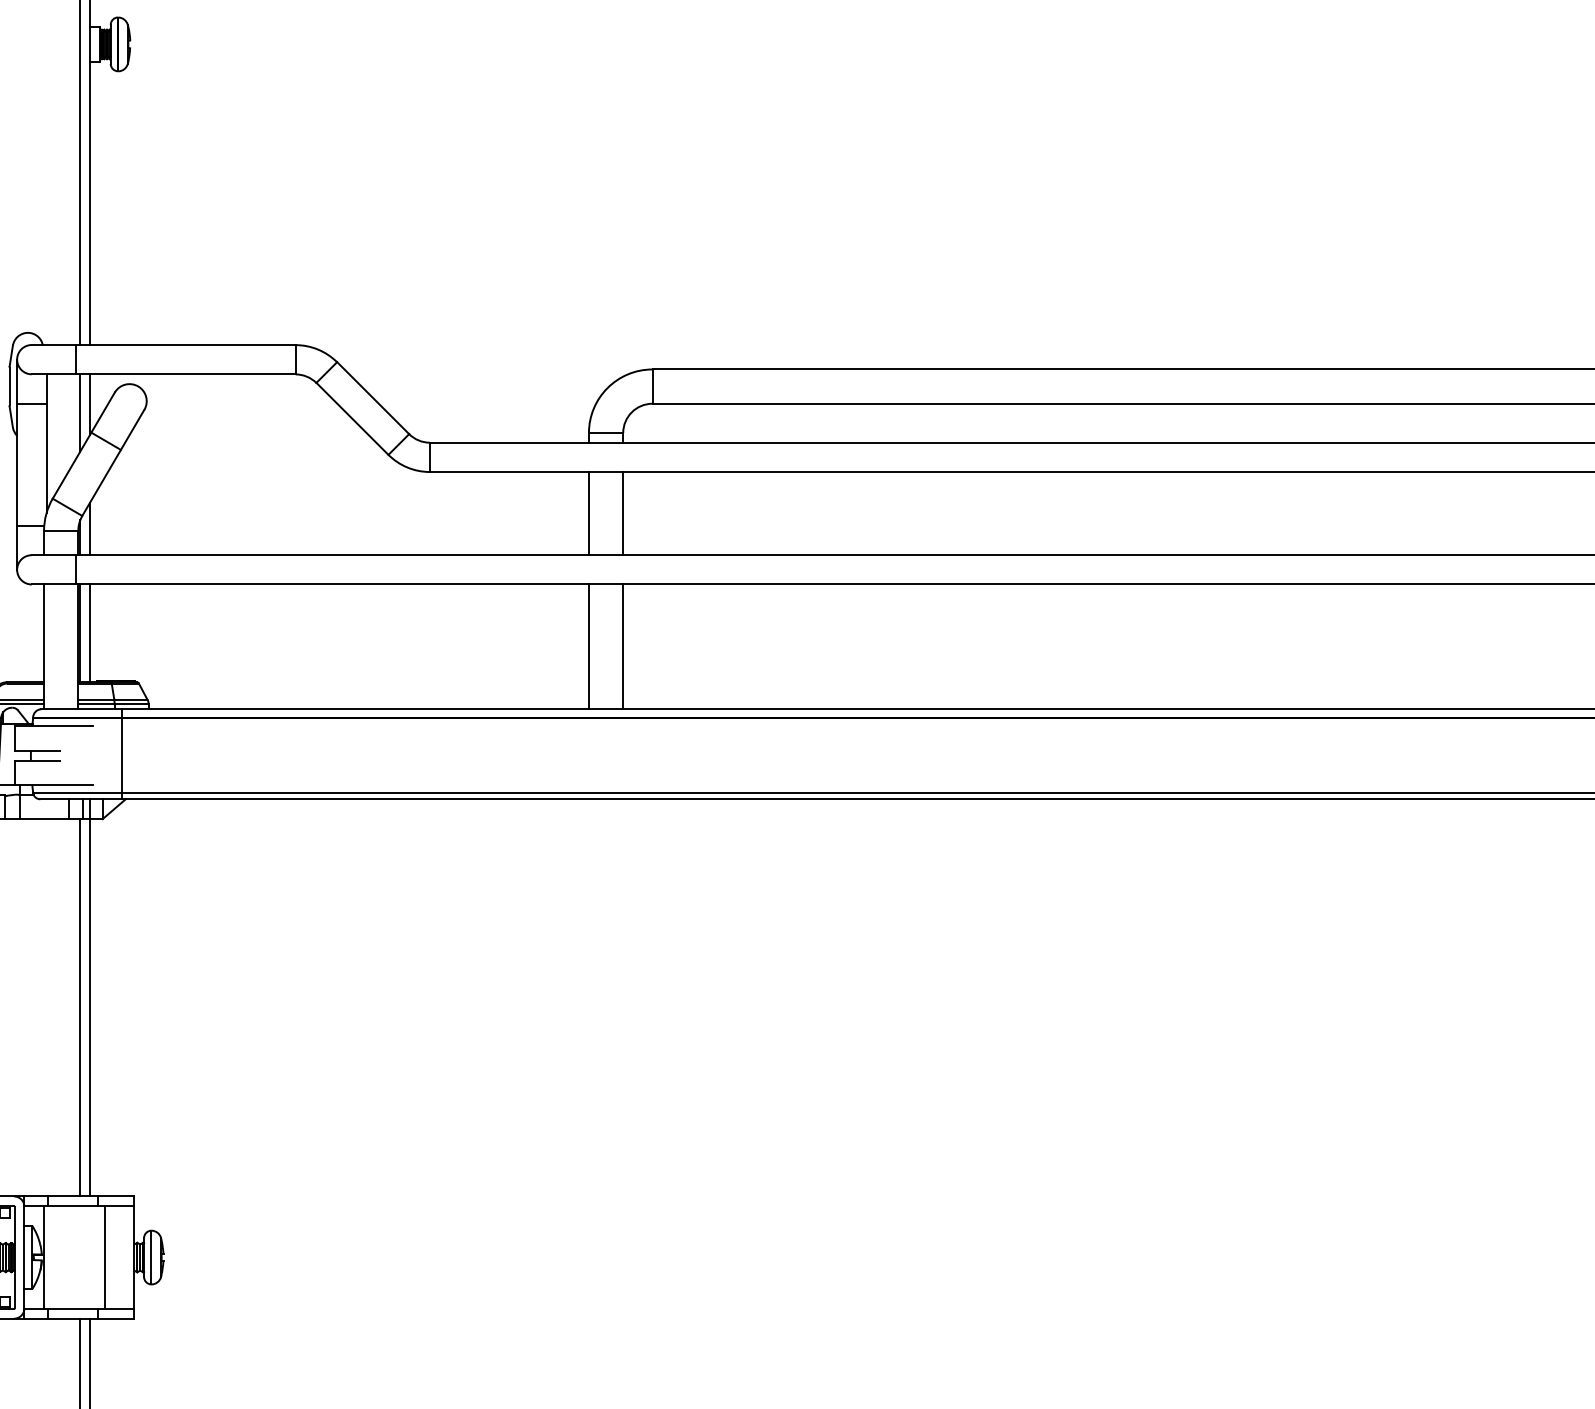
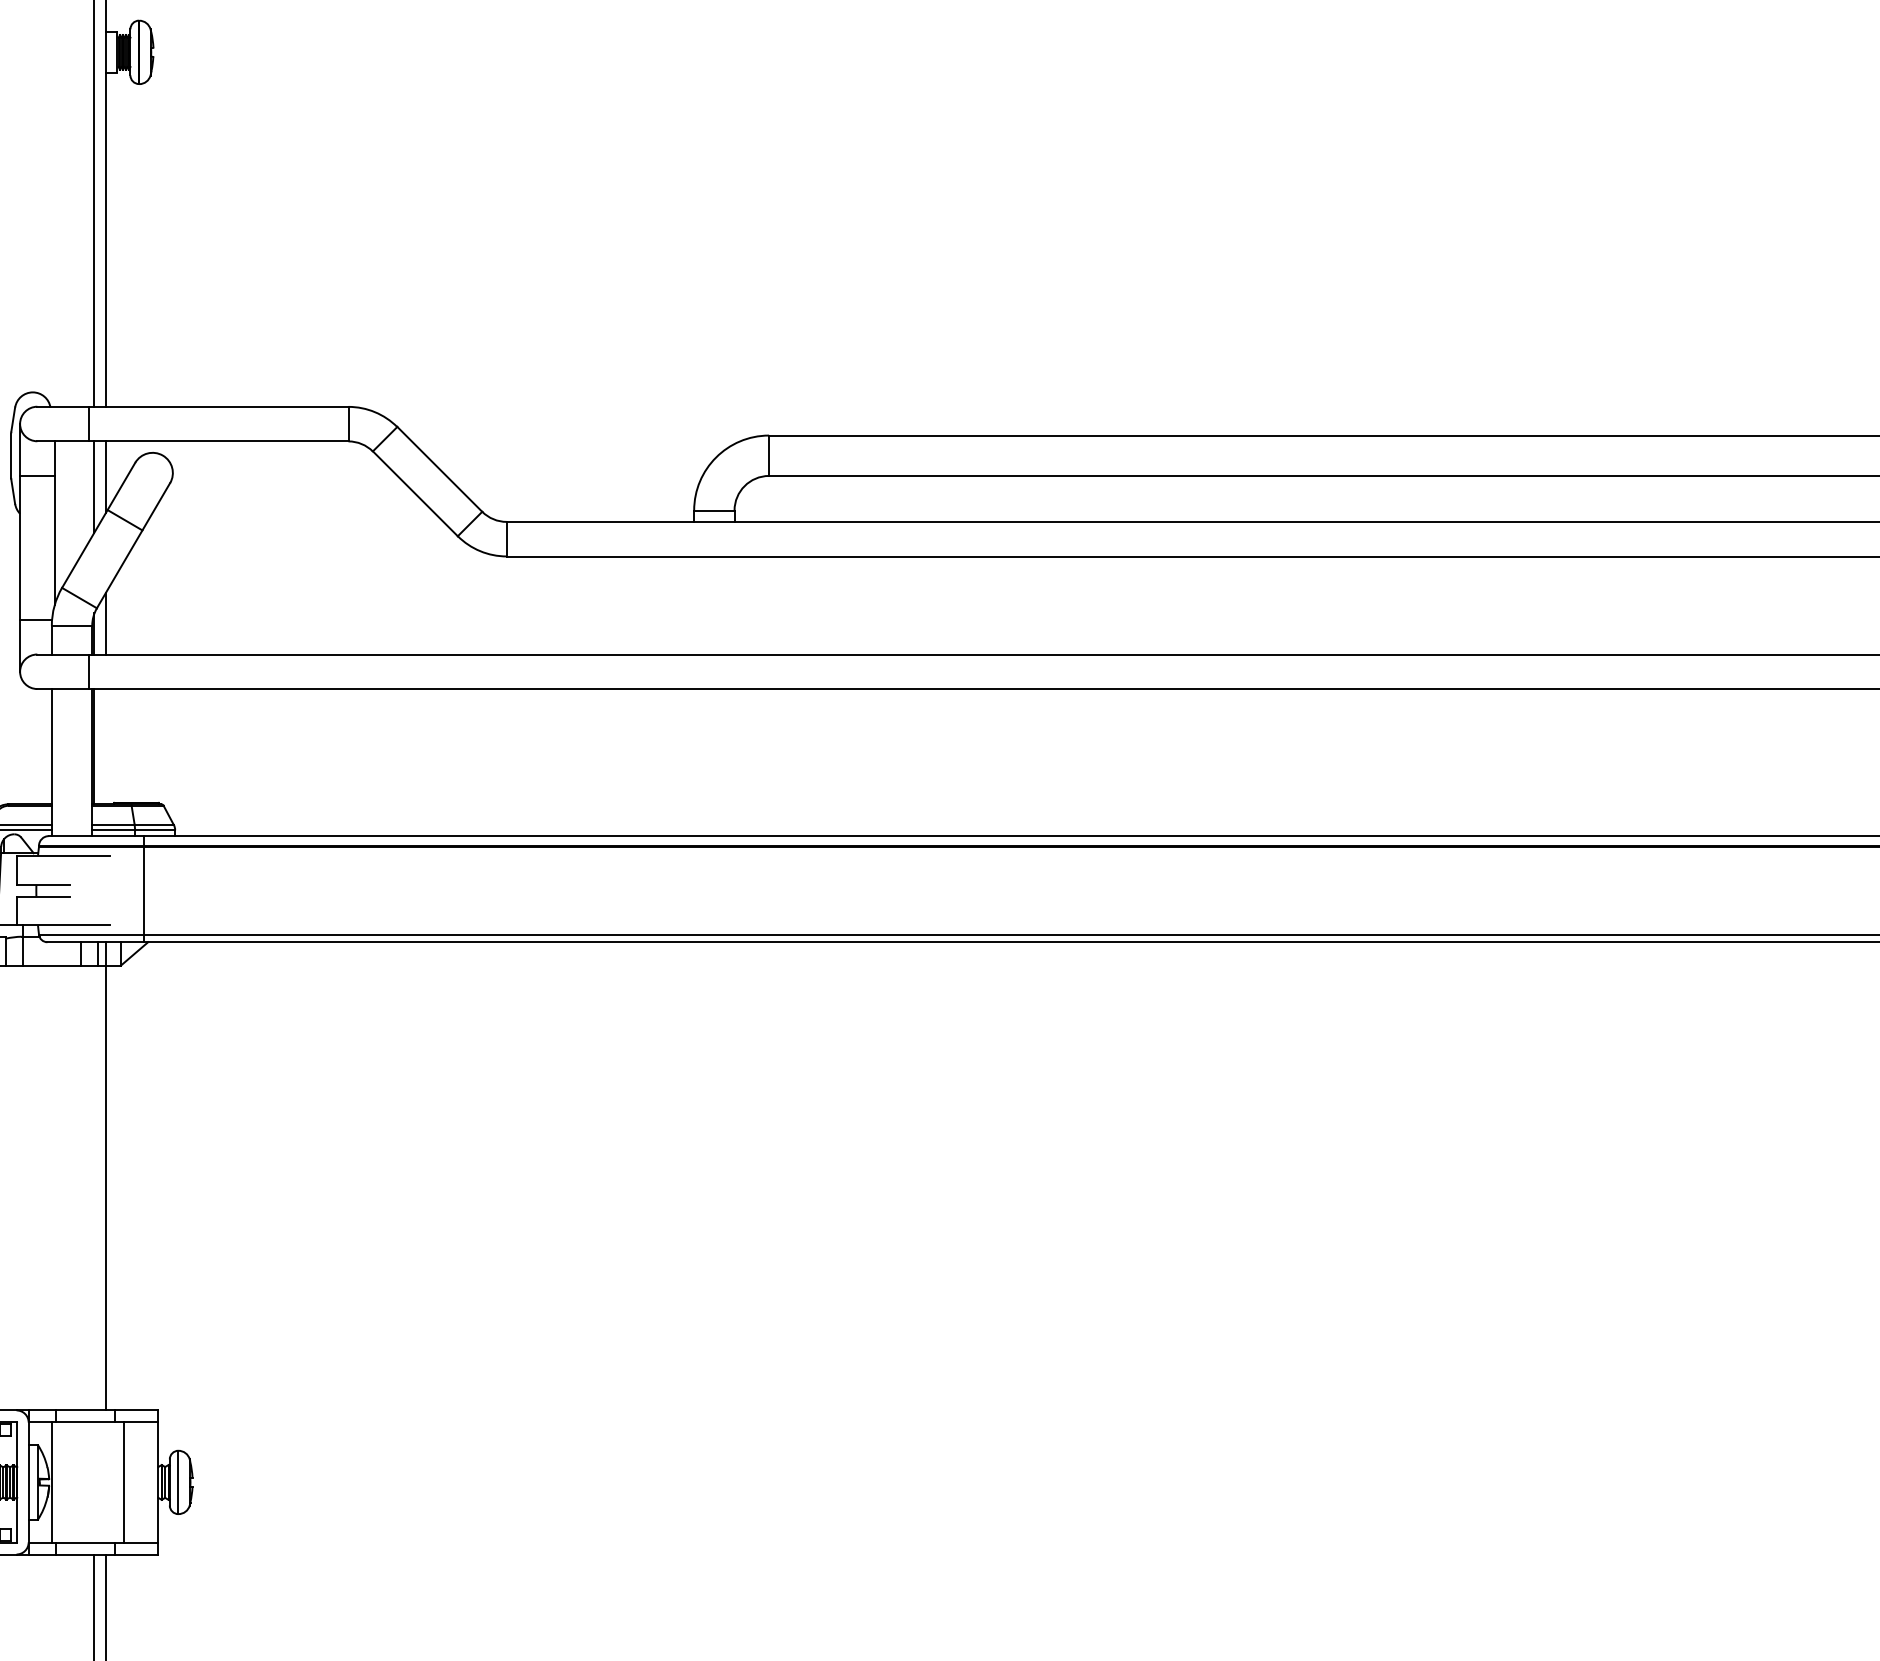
line: (589, 513) -> (694, 605), removed
line: (623, 513) -> (734, 605), removed
line: (90, 633) -> (106, 746), removed
line: (589, 646) -> (694, 762), removed
line: (623, 646) -> (734, 762), removed
line: (80, 1007) -> (94, 1187), removed

